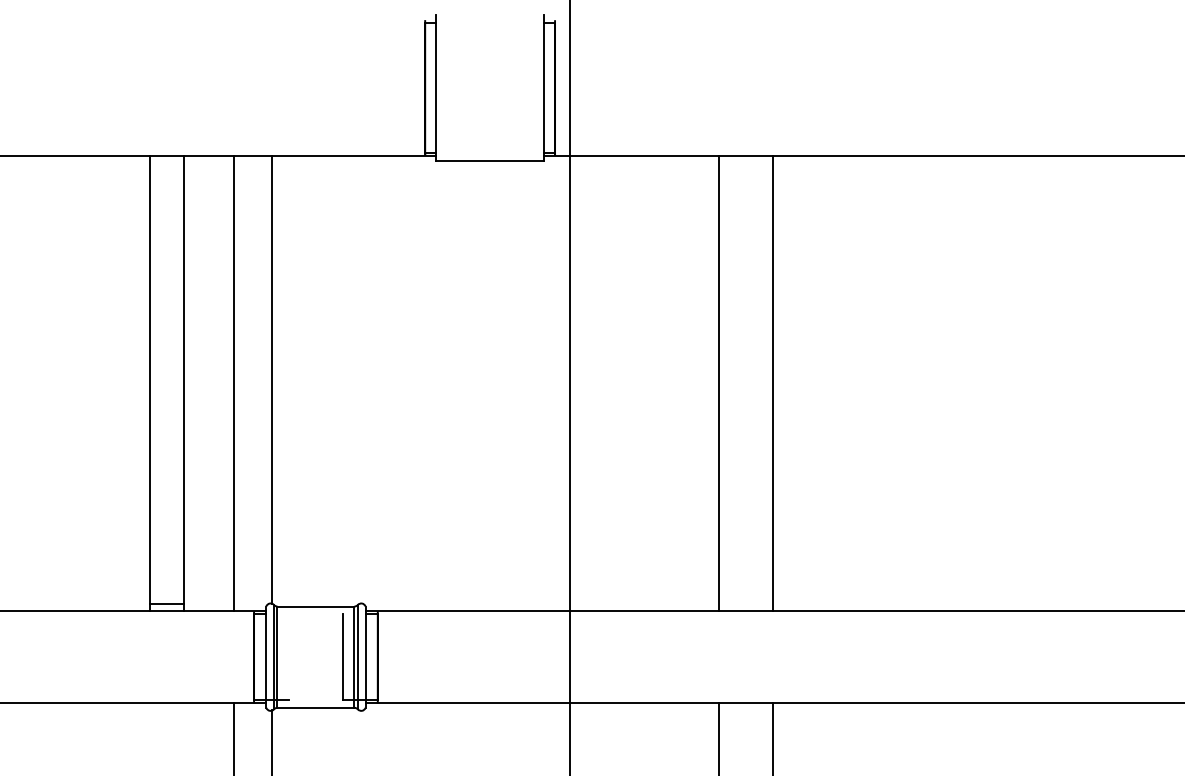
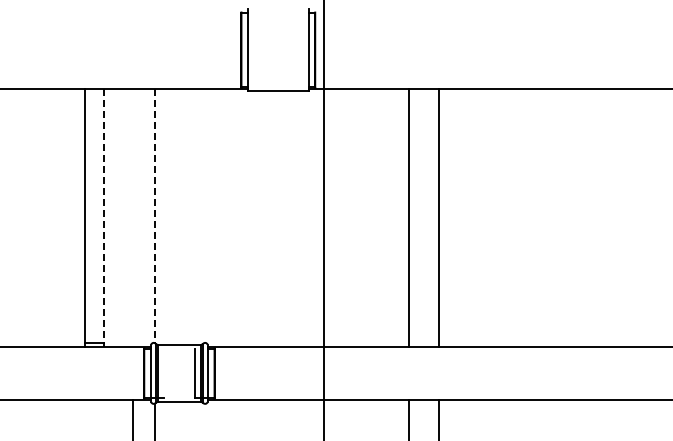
line: (272, 380) -> (154, 216), solid -> dashed
line: (233, 382) -> (132, 217), removed
line: (184, 384) -> (104, 218), solid -> dashed

